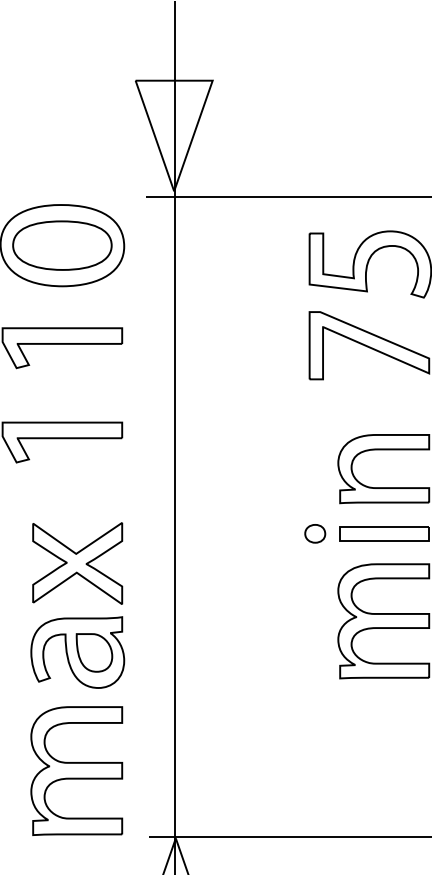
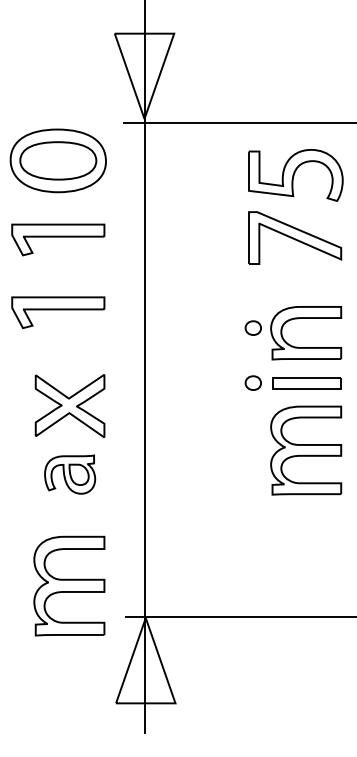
part: (314, 461) -> (252, 327), added
part: (76, 652) -> (69, 474), size x0.7
part: (76, 770) -> (69, 585), moved

